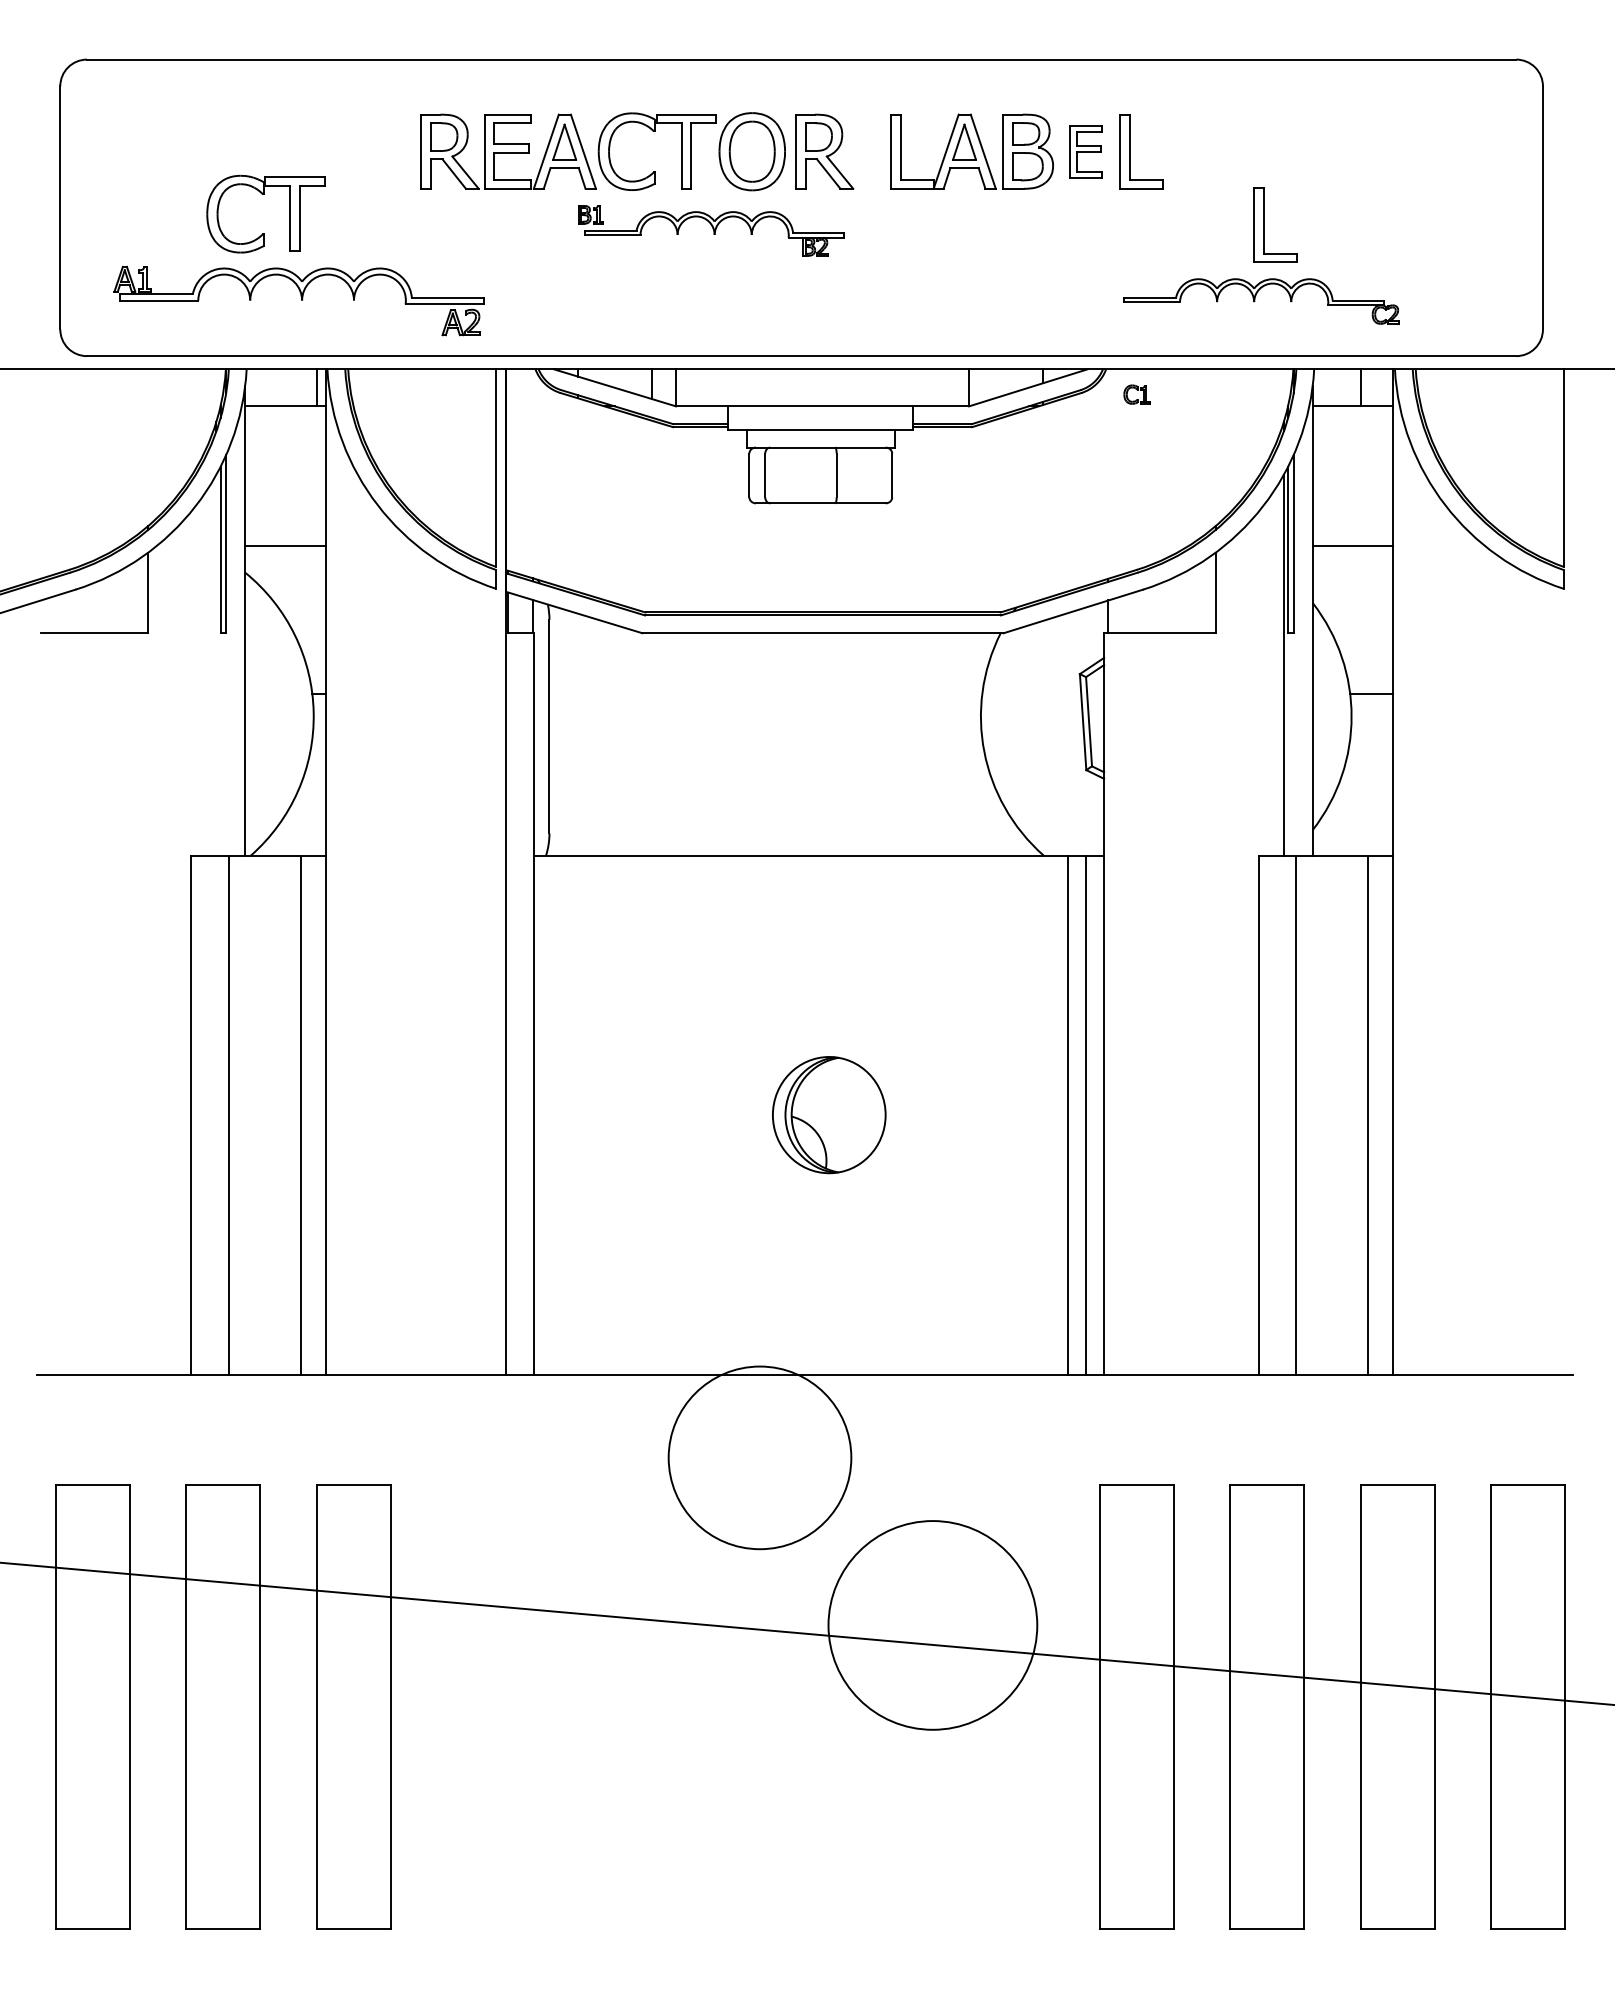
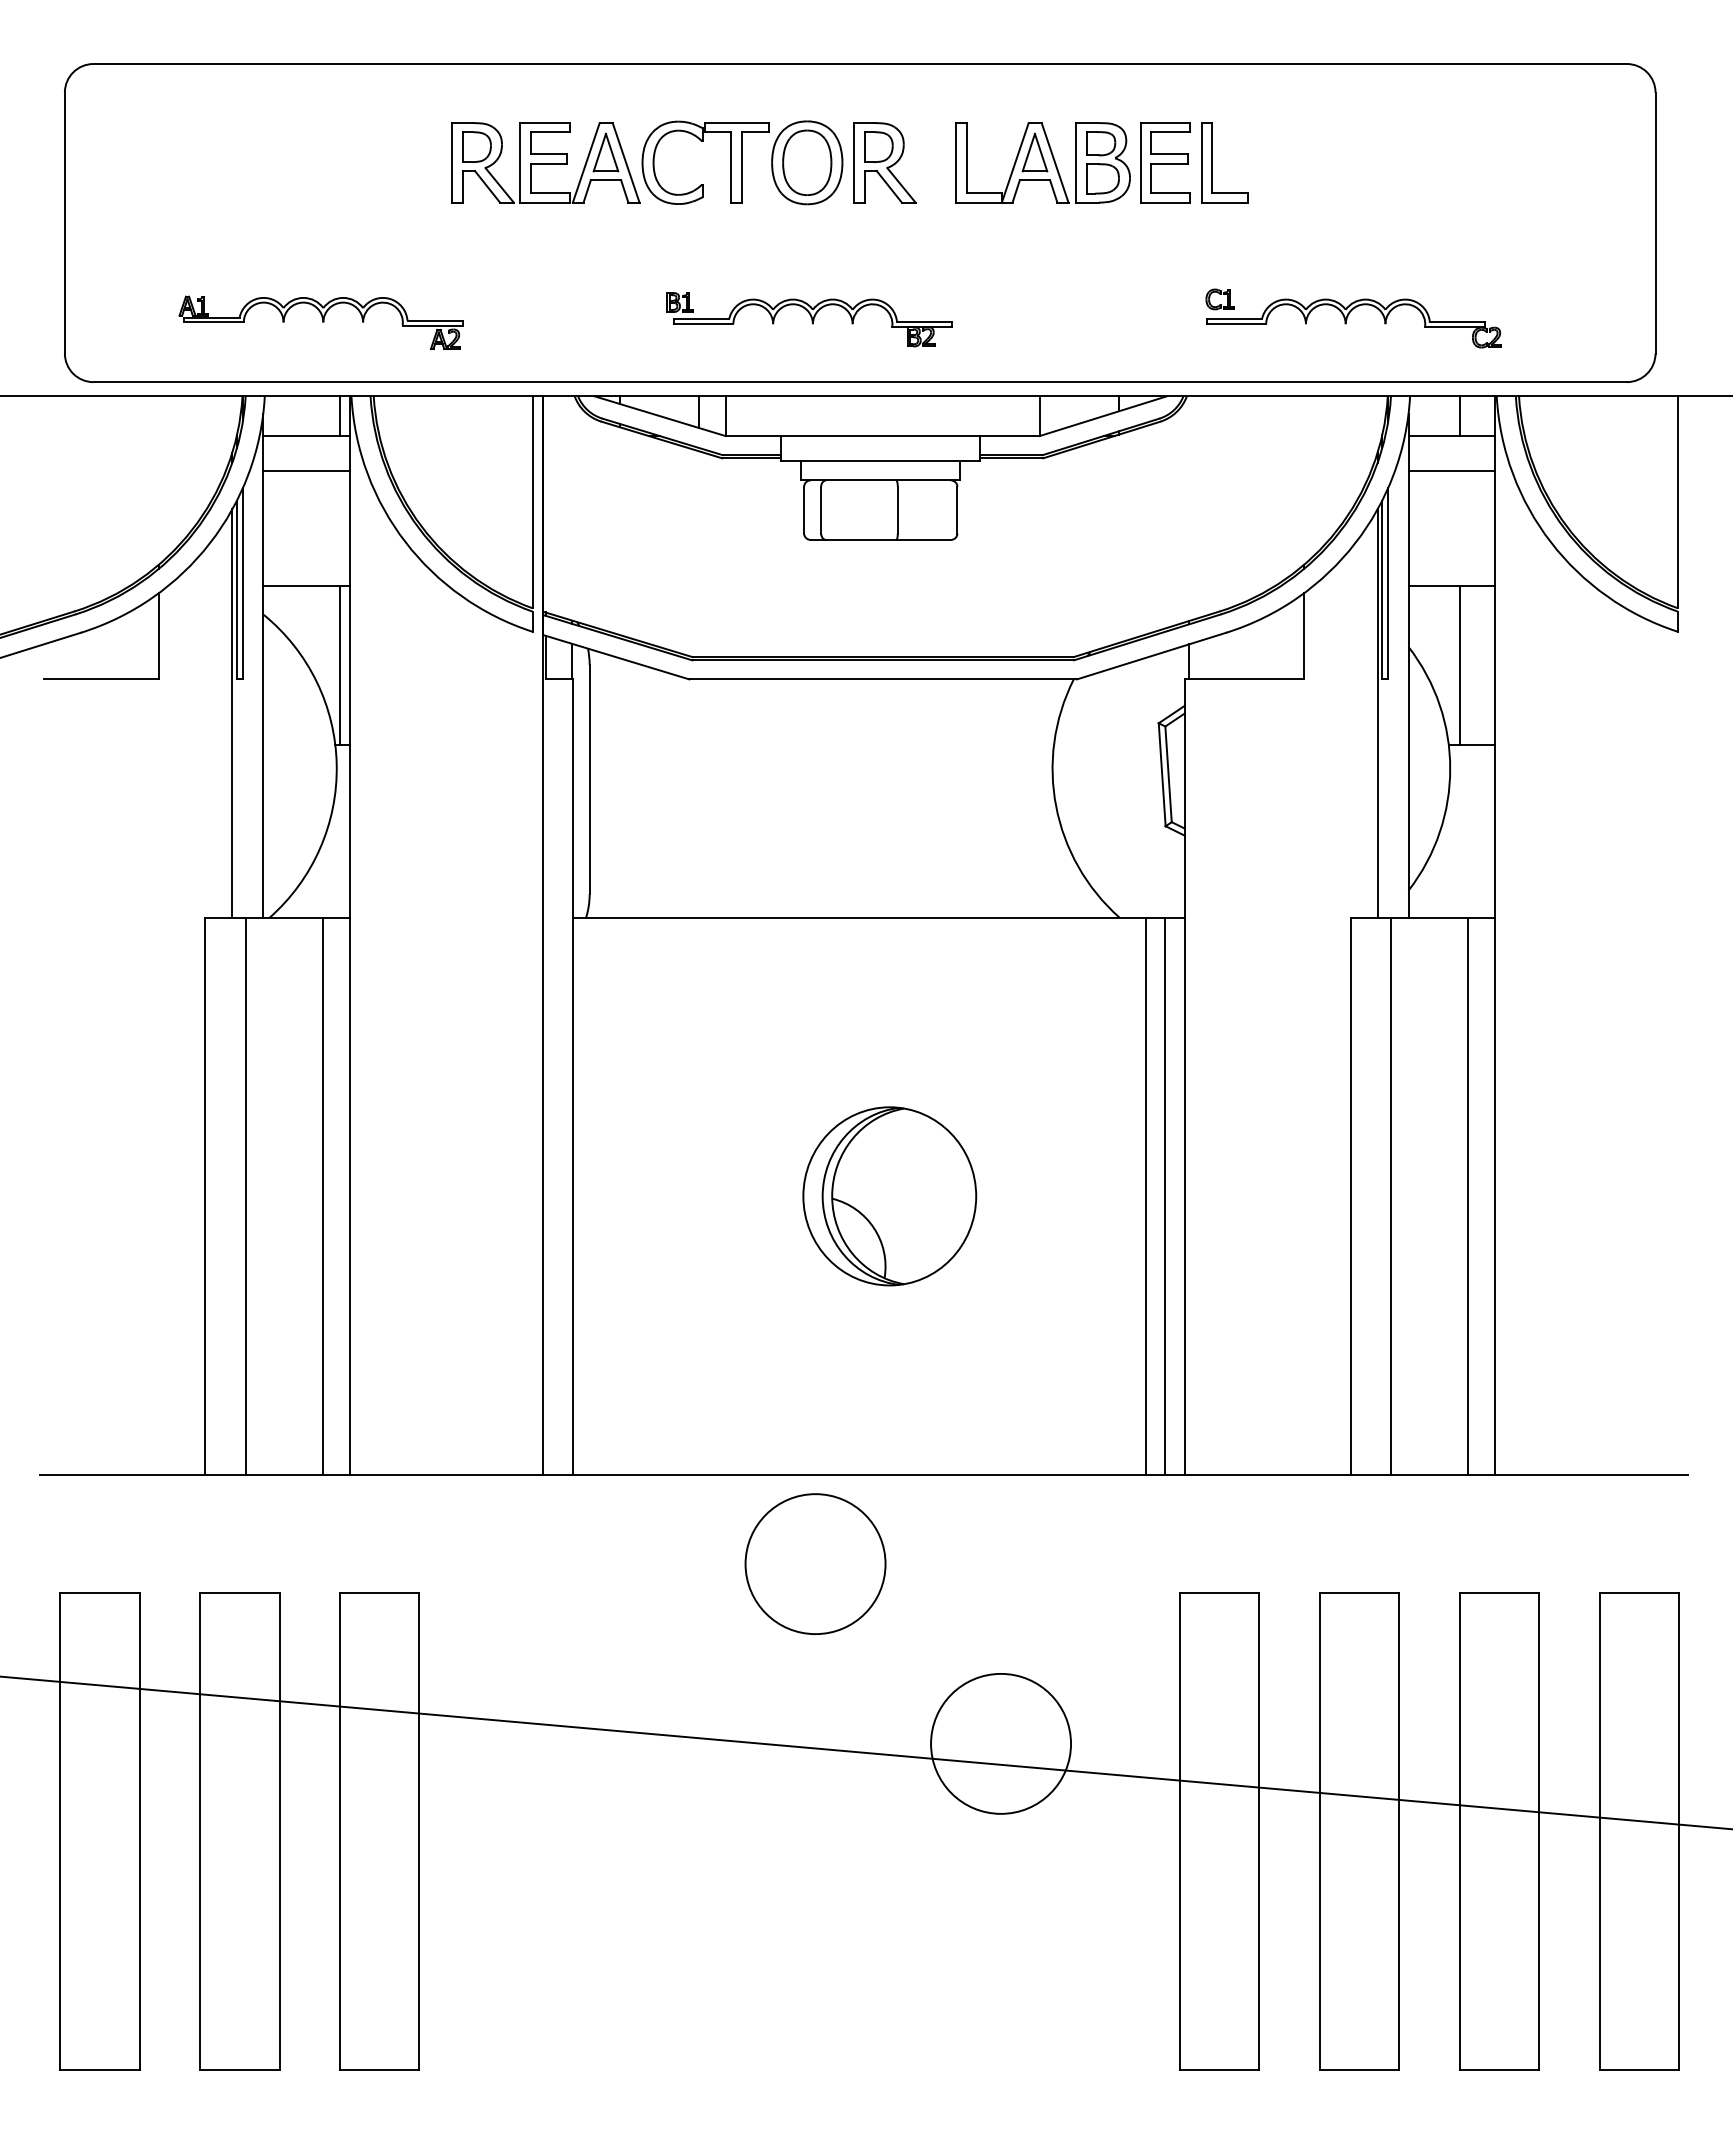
part: (1086, 151) -> (1165, 162), size x1.43
part: (264, 194) -> (283, 208), removed
part: (1264, 225) -> (1356, 241), removed
part: (711, 230) -> (809, 319), moved
part: (298, 300) -> (320, 322), size x0.71
part: (1136, 394) -> (1219, 299), moved
line: (285, 439) -> (306, 471), added
line: (1352, 439) -> (1451, 471), added
line: (316, 619) -> (339, 664), added
line: (1360, 619) -> (1459, 664), added
line: (216, 665) -> (232, 713), added
part: (828, 1115) -> (889, 1196), size x1.43
circle: (759, 1458) -> (815, 1564), size x0.71
circle: (933, 1625) -> (1001, 1743), size x0.62

